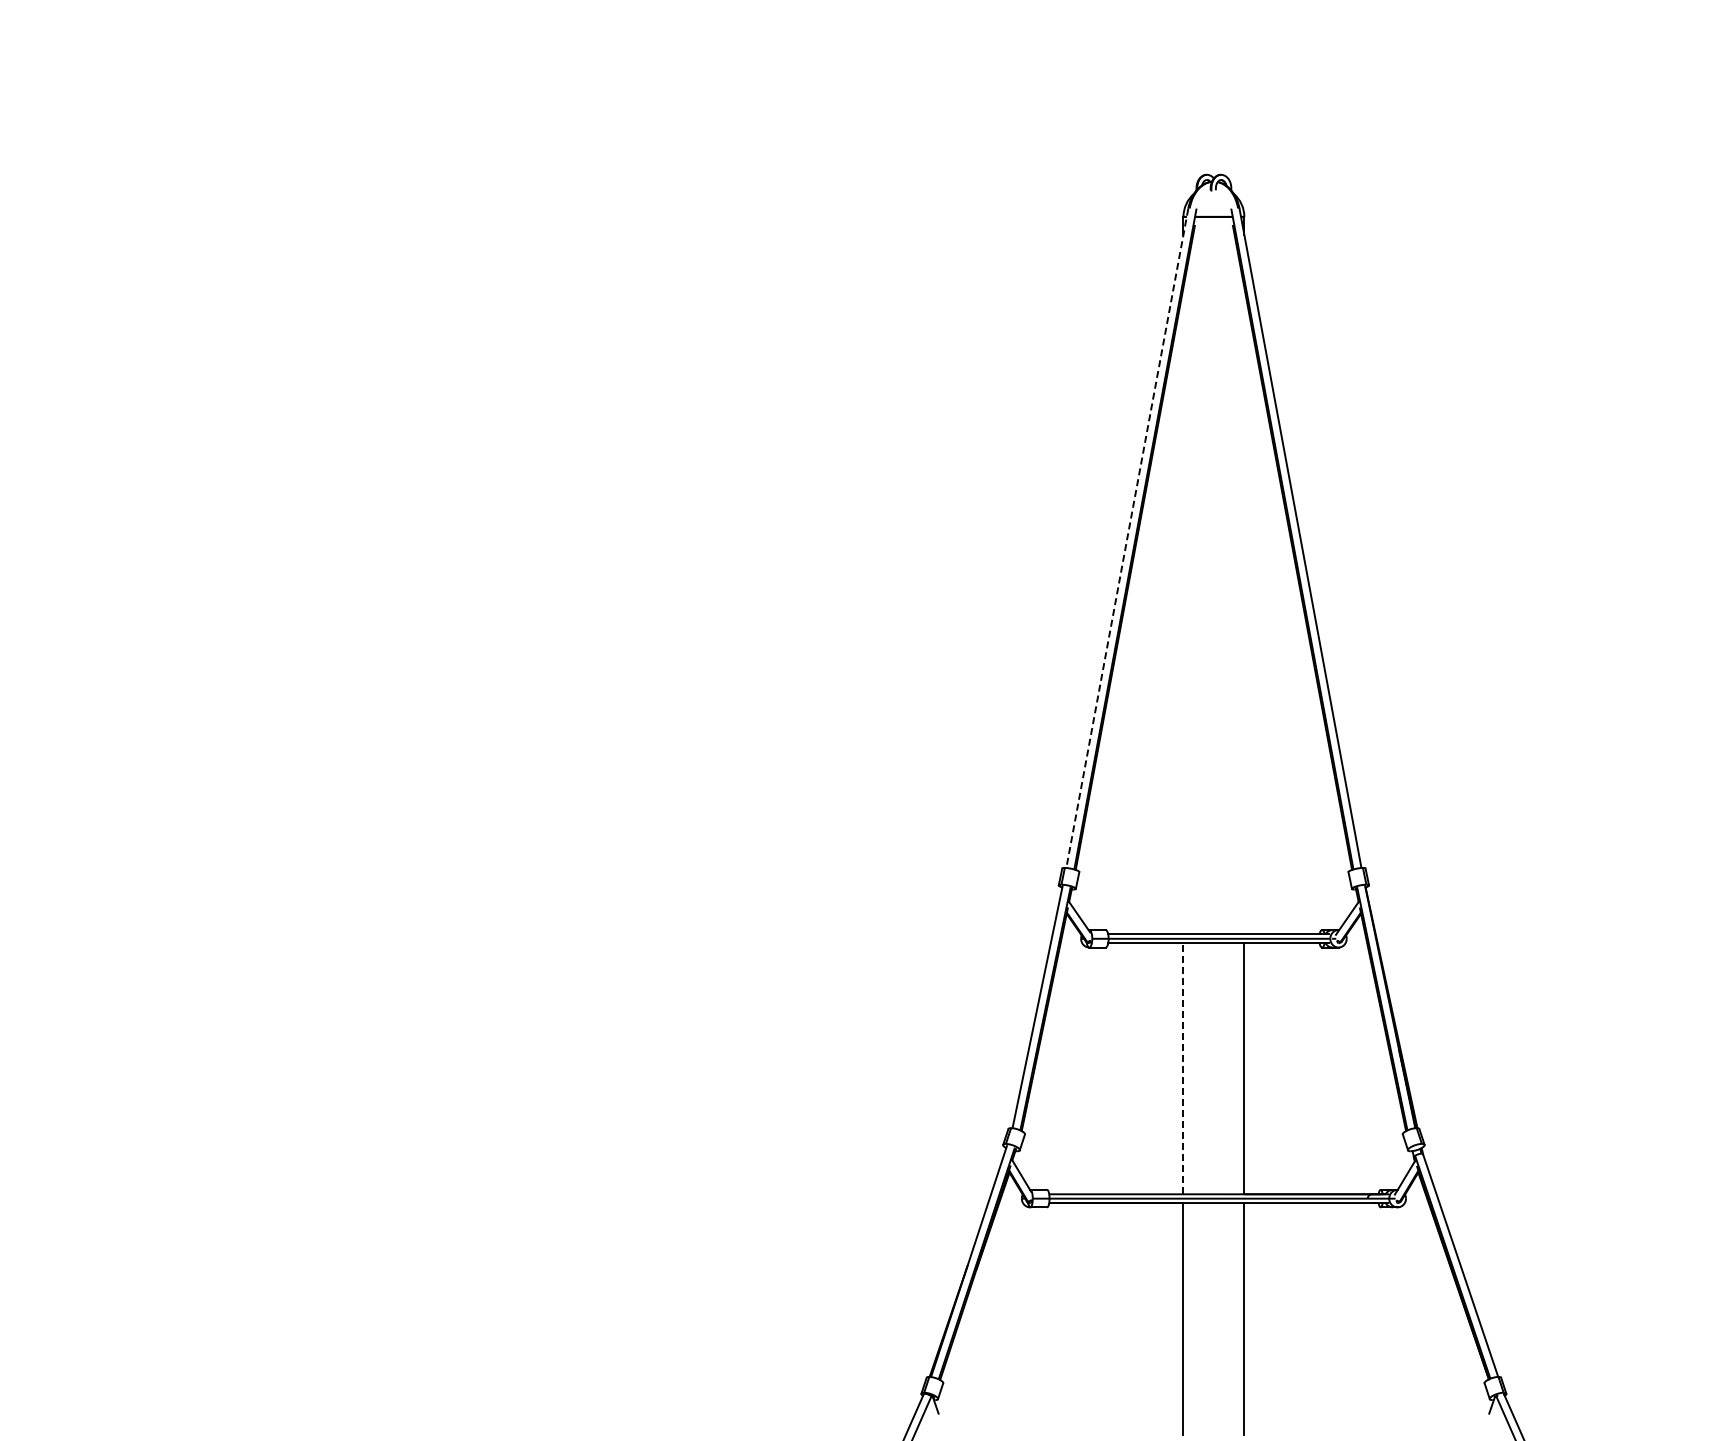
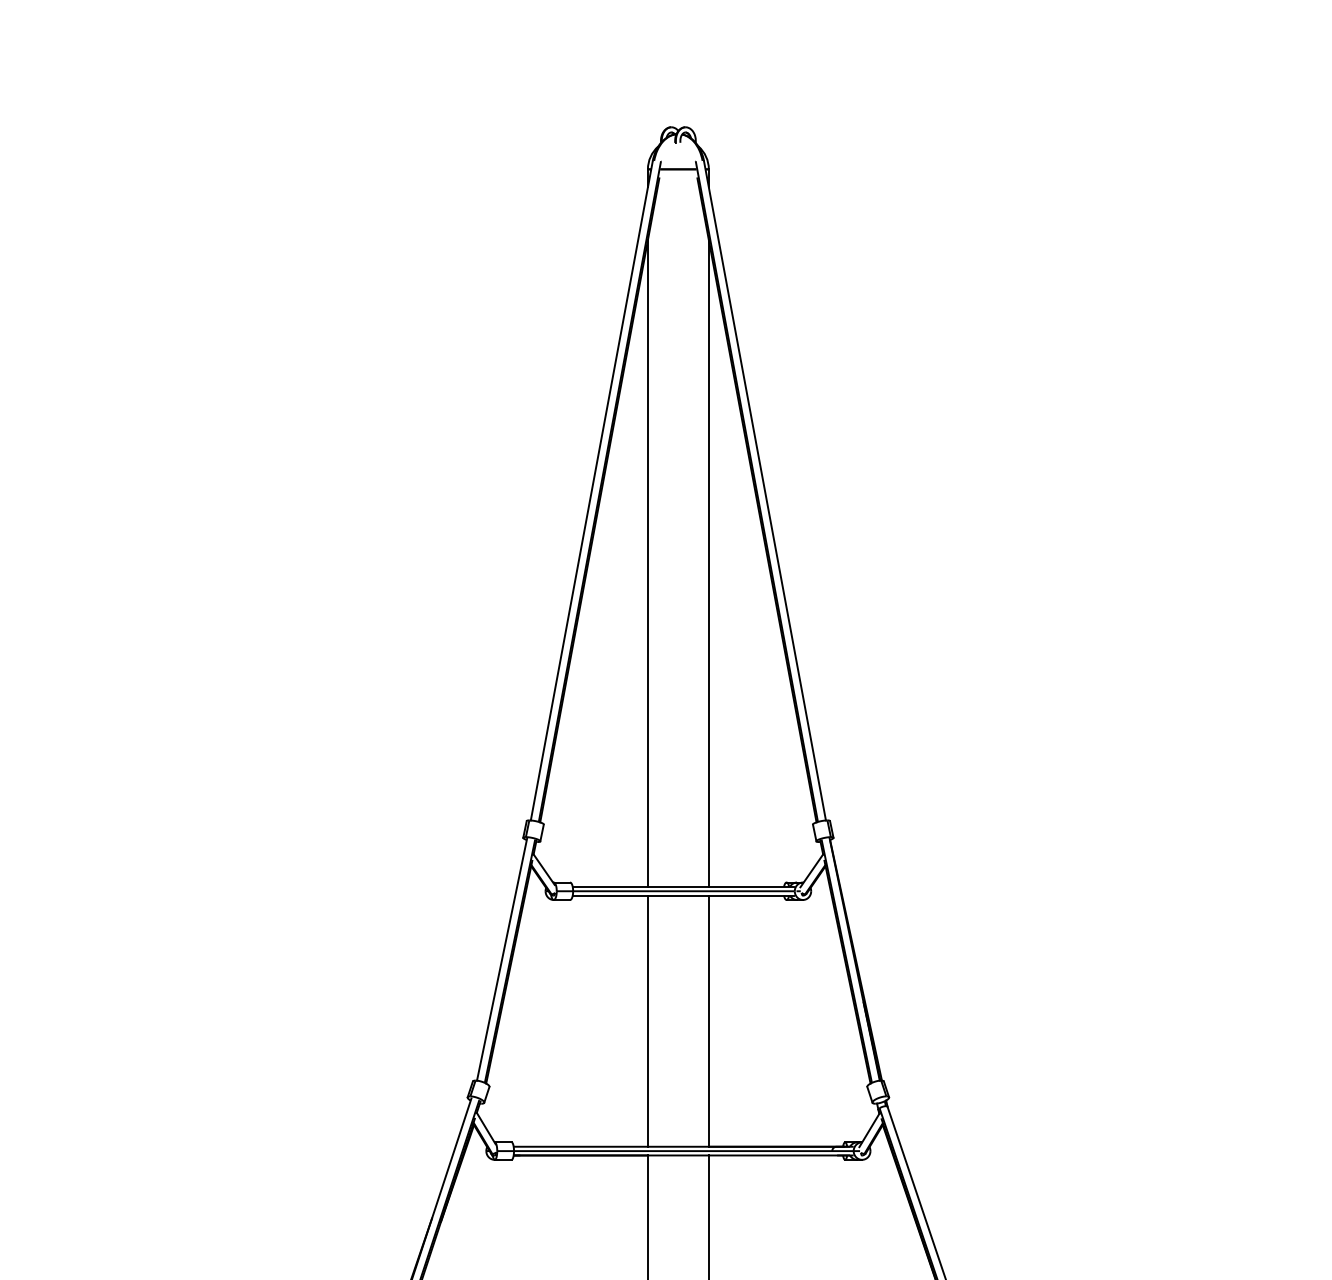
line: (1127, 538) -> (591, 490), dashed -> solid
line: (1183, 610) -> (647, 562), added
line: (1244, 610) -> (708, 562), added
line: (1183, 1068) -> (647, 1020), dashed -> solid

